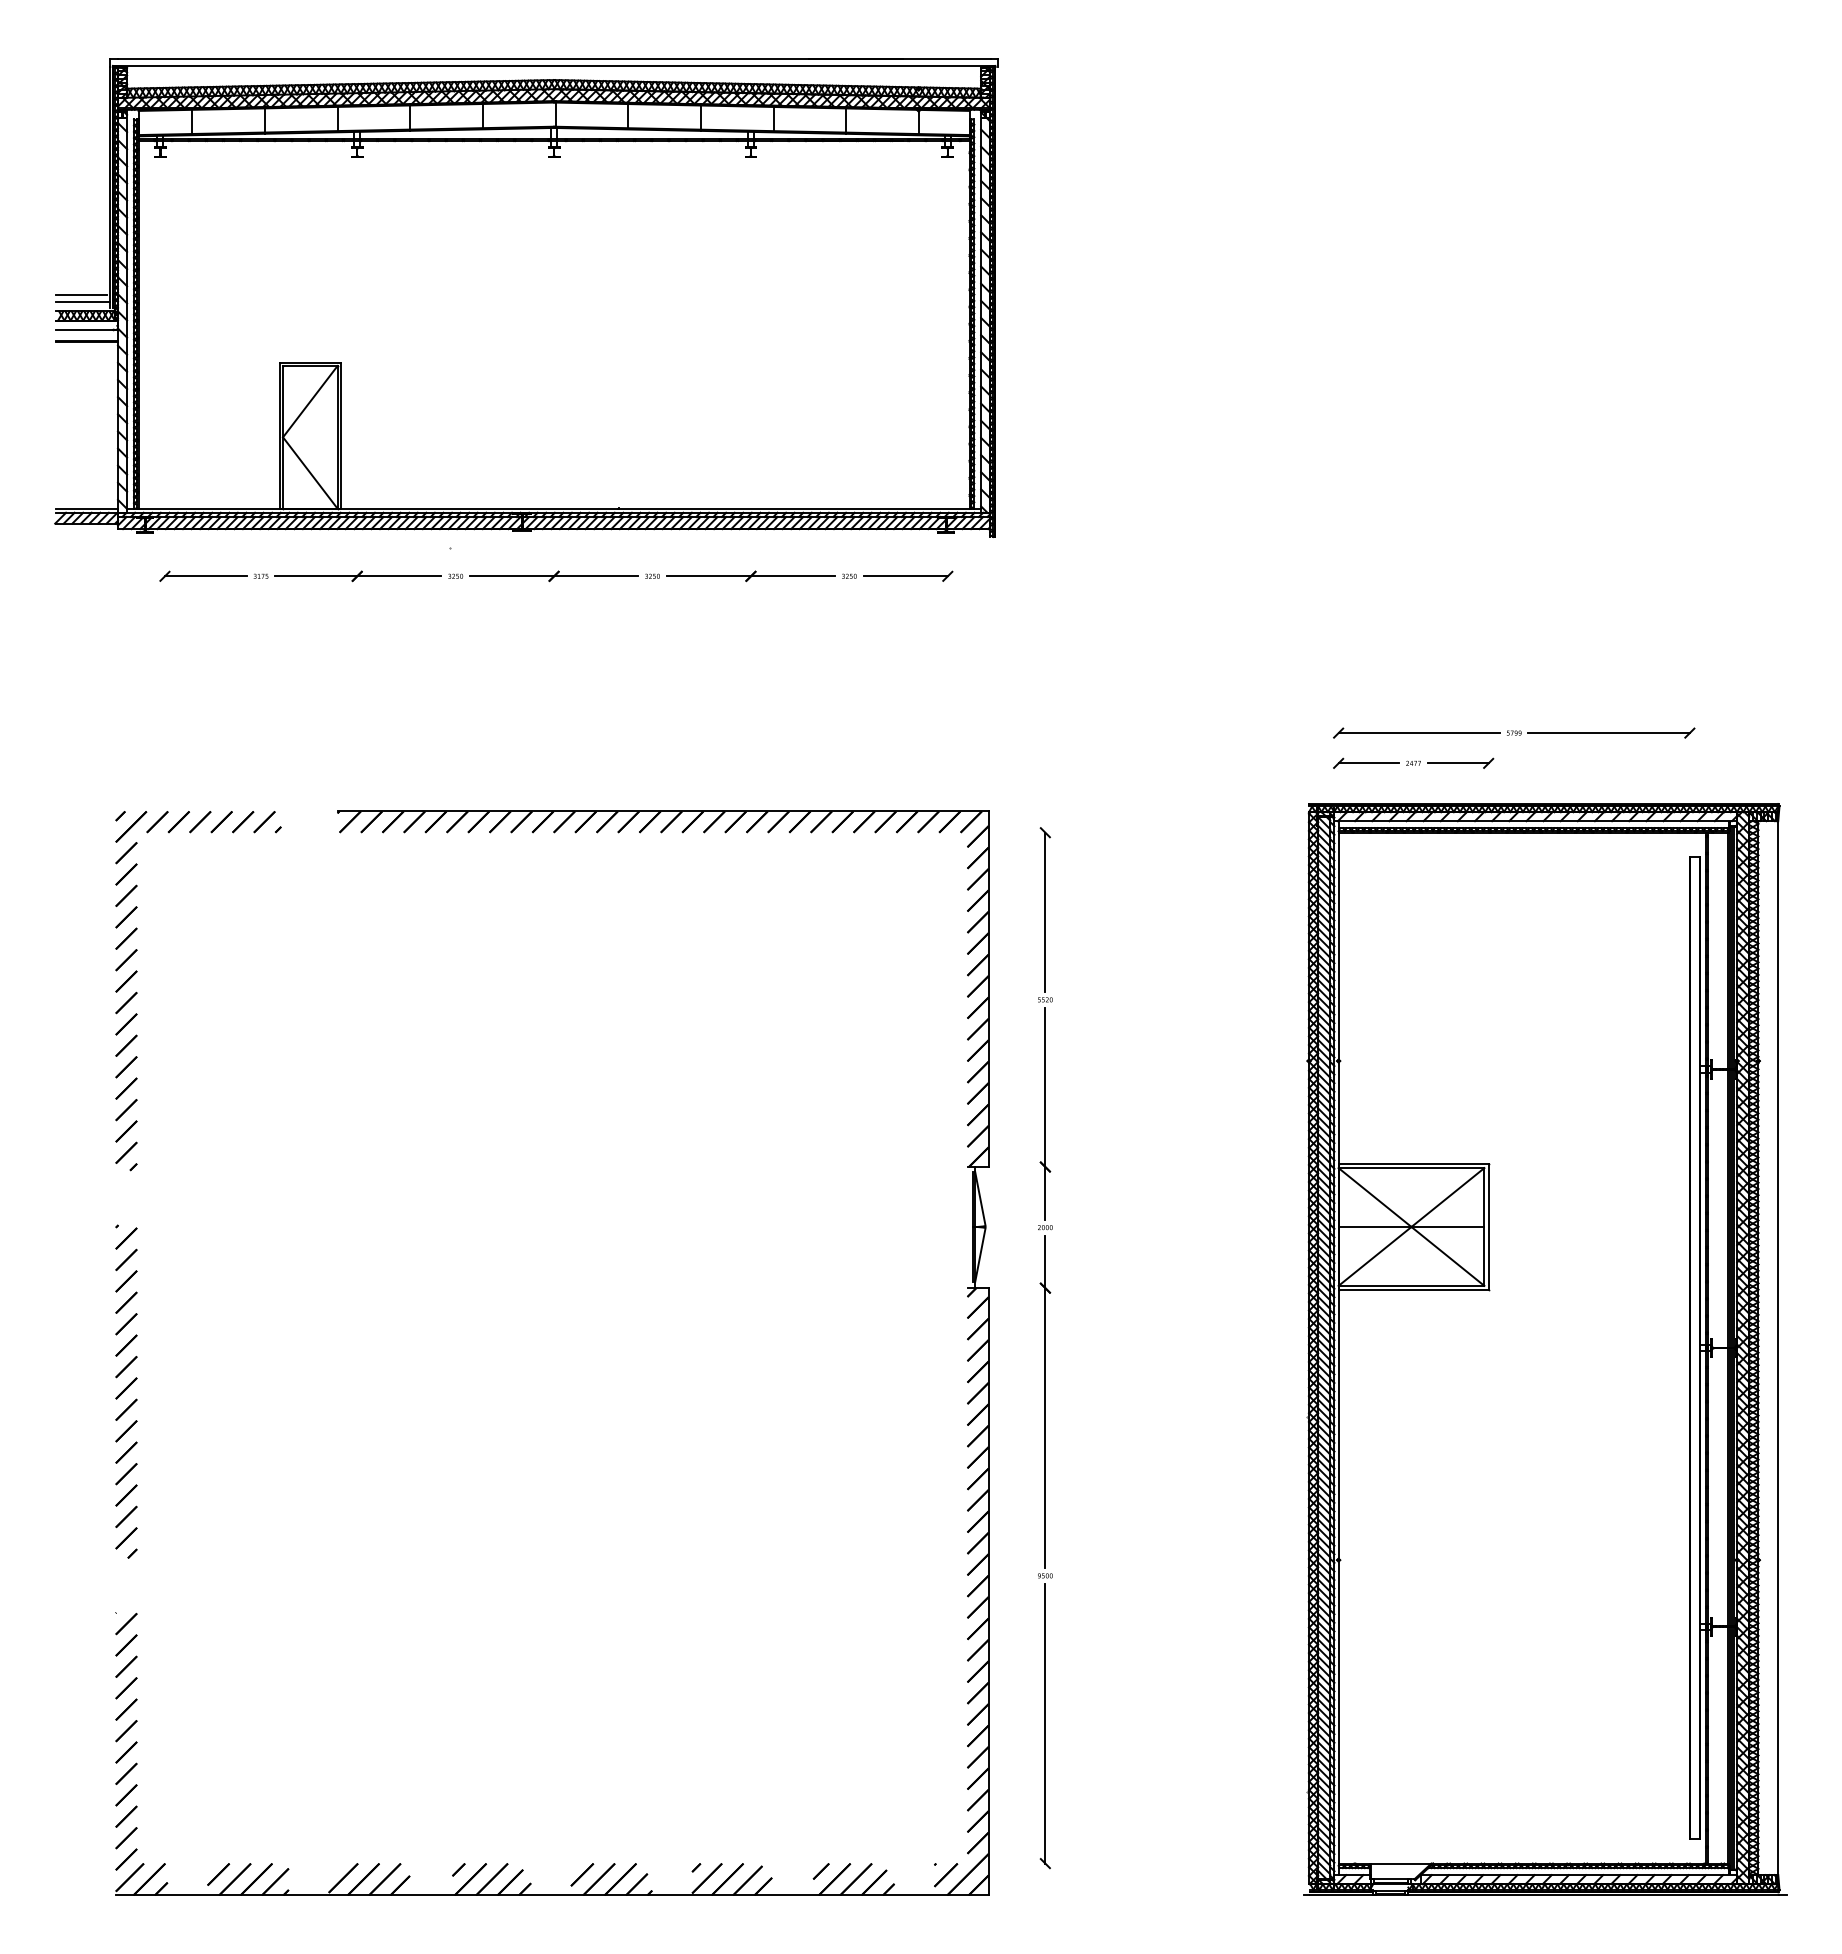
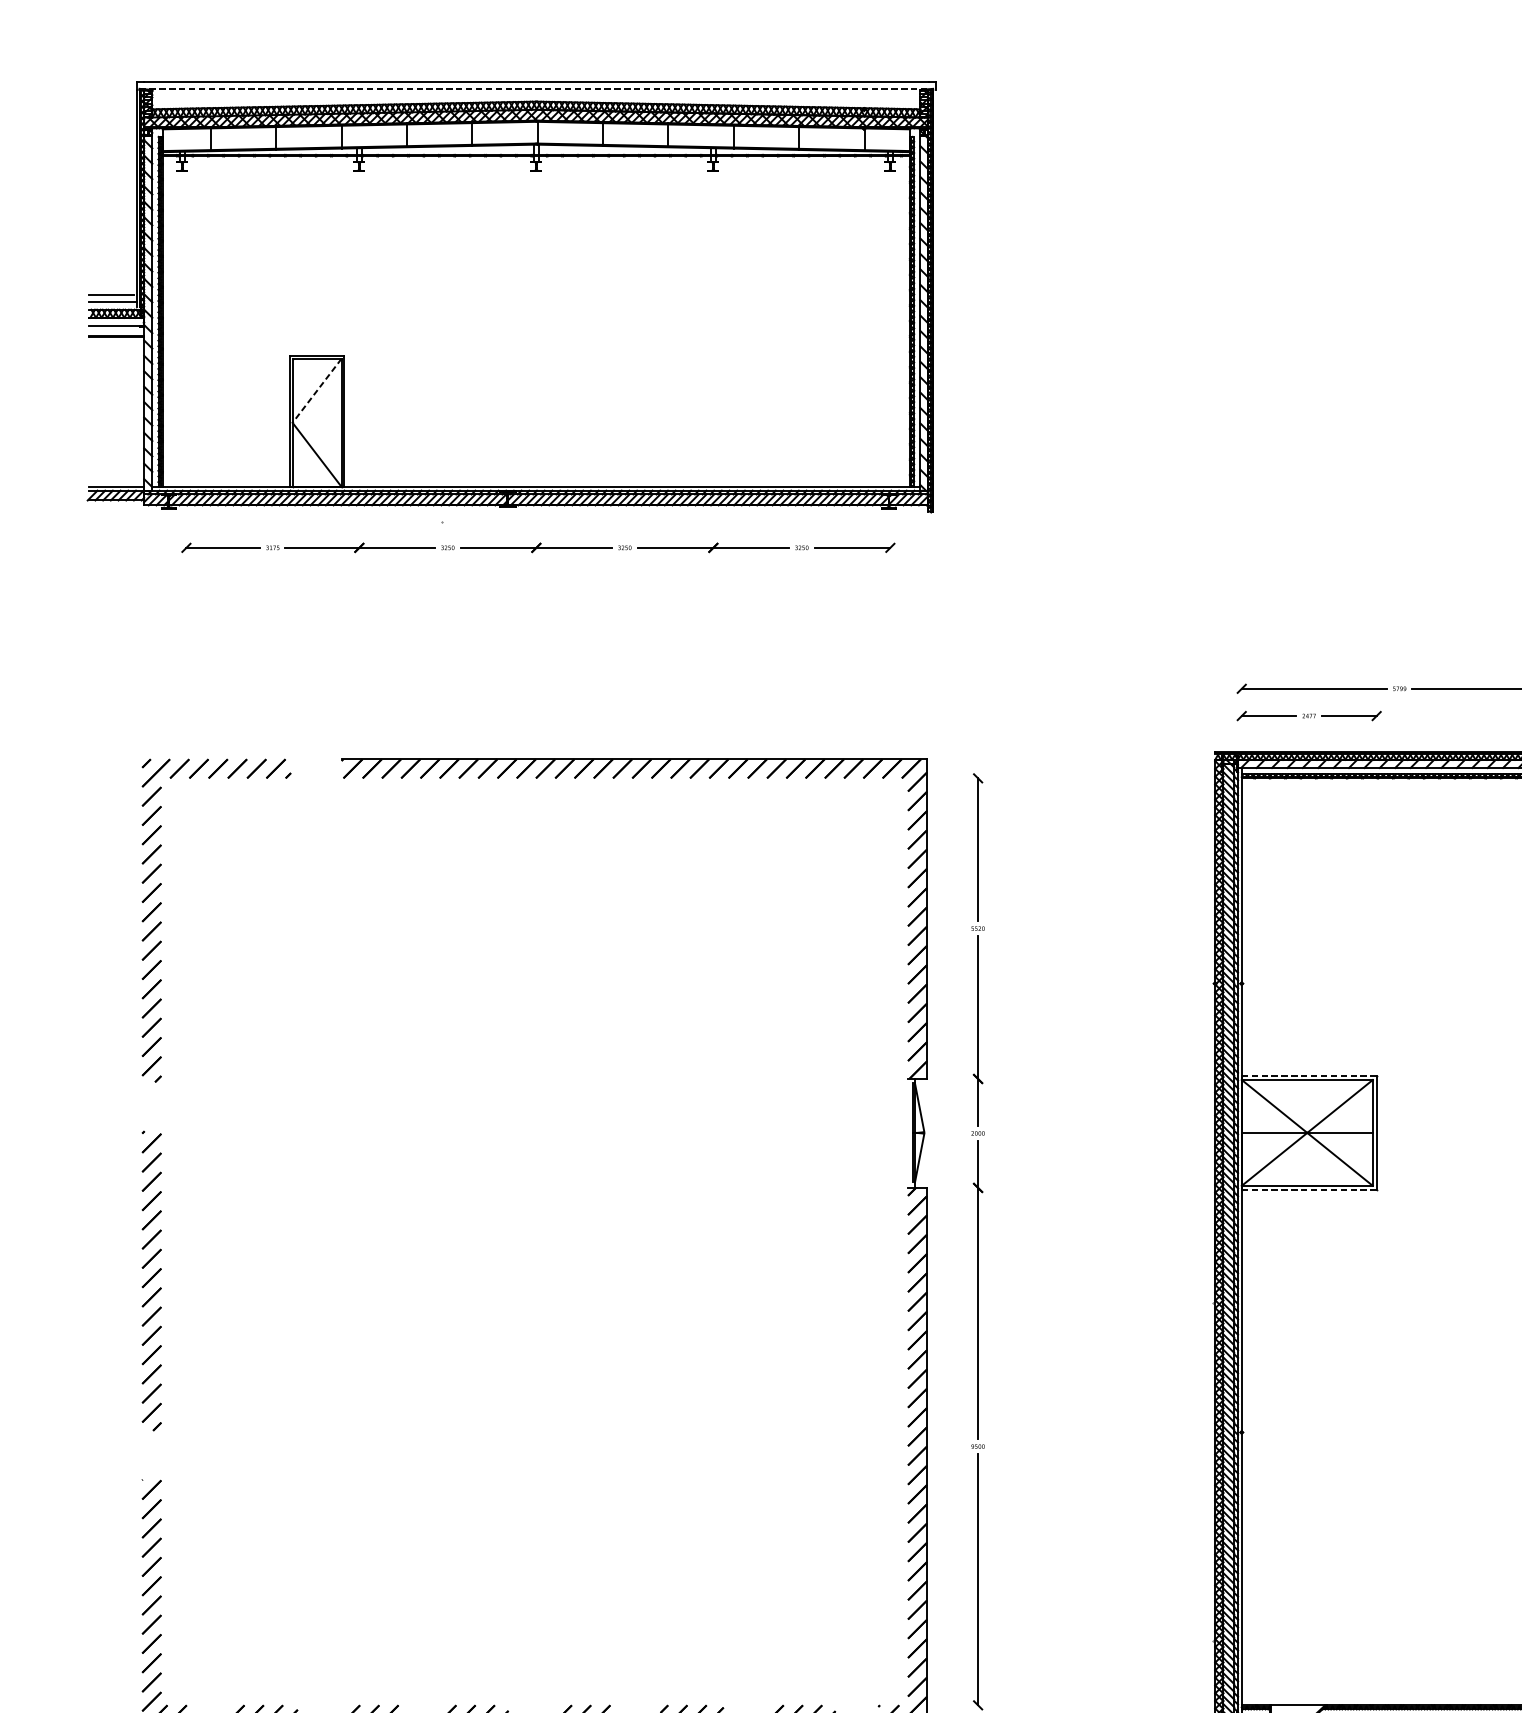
line: (554, 65) -> (536, 88), solid -> dashed
line: (310, 401) -> (317, 390), solid -> dashed
line: (1413, 1163) -> (1309, 1075), solid -> dashed
line: (1414, 1290) -> (1310, 1190), solid -> dashed

